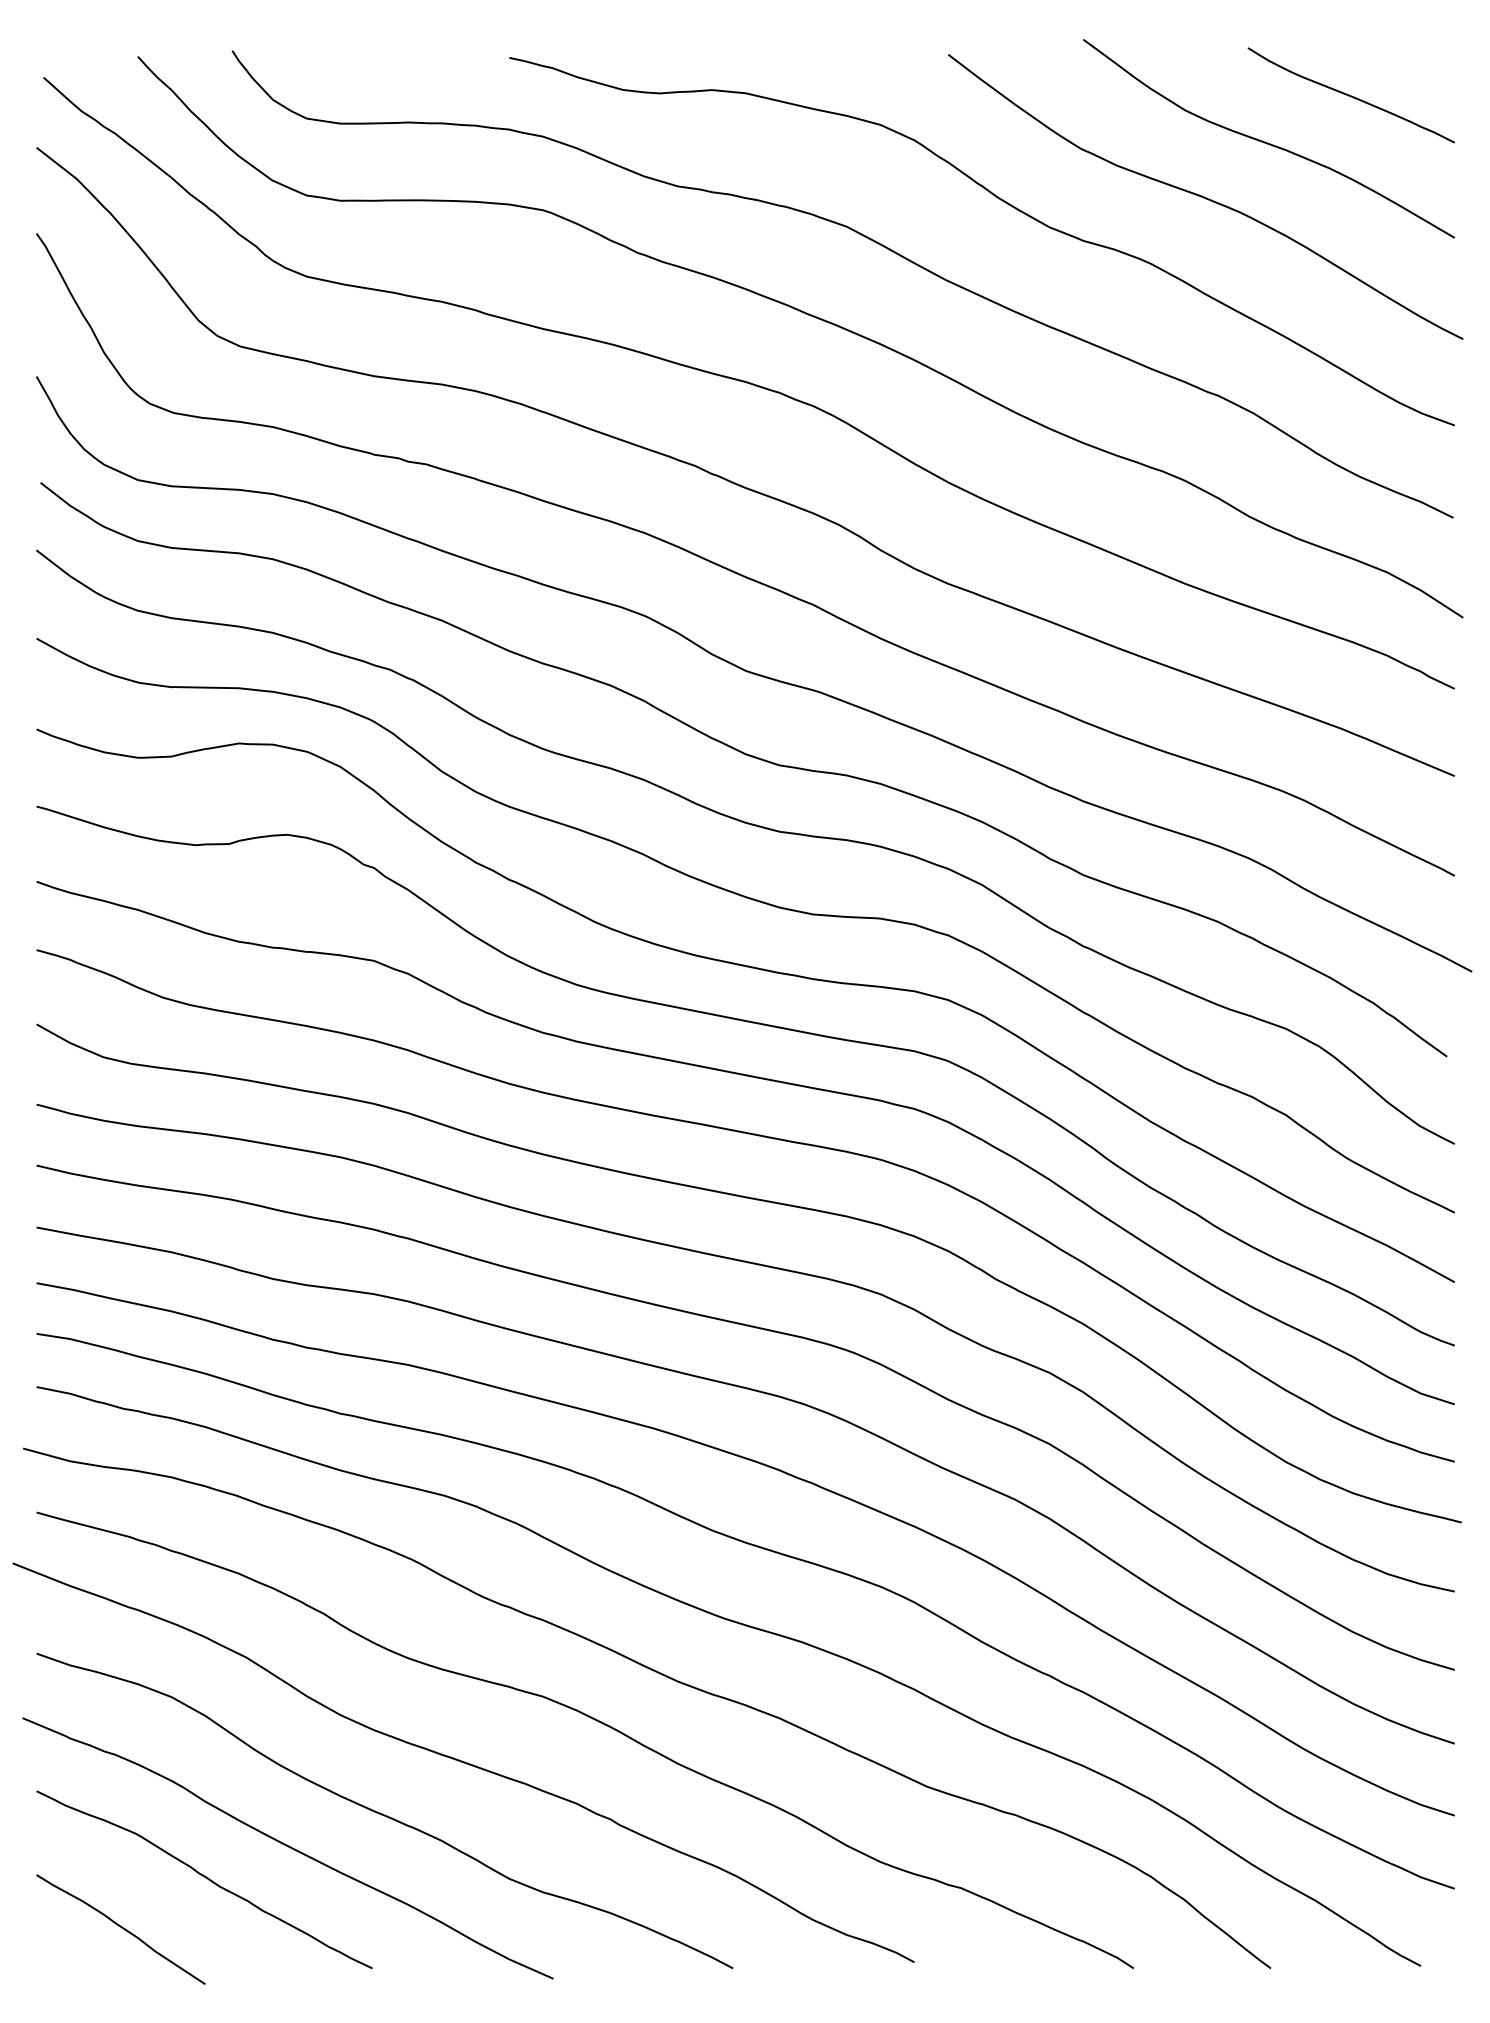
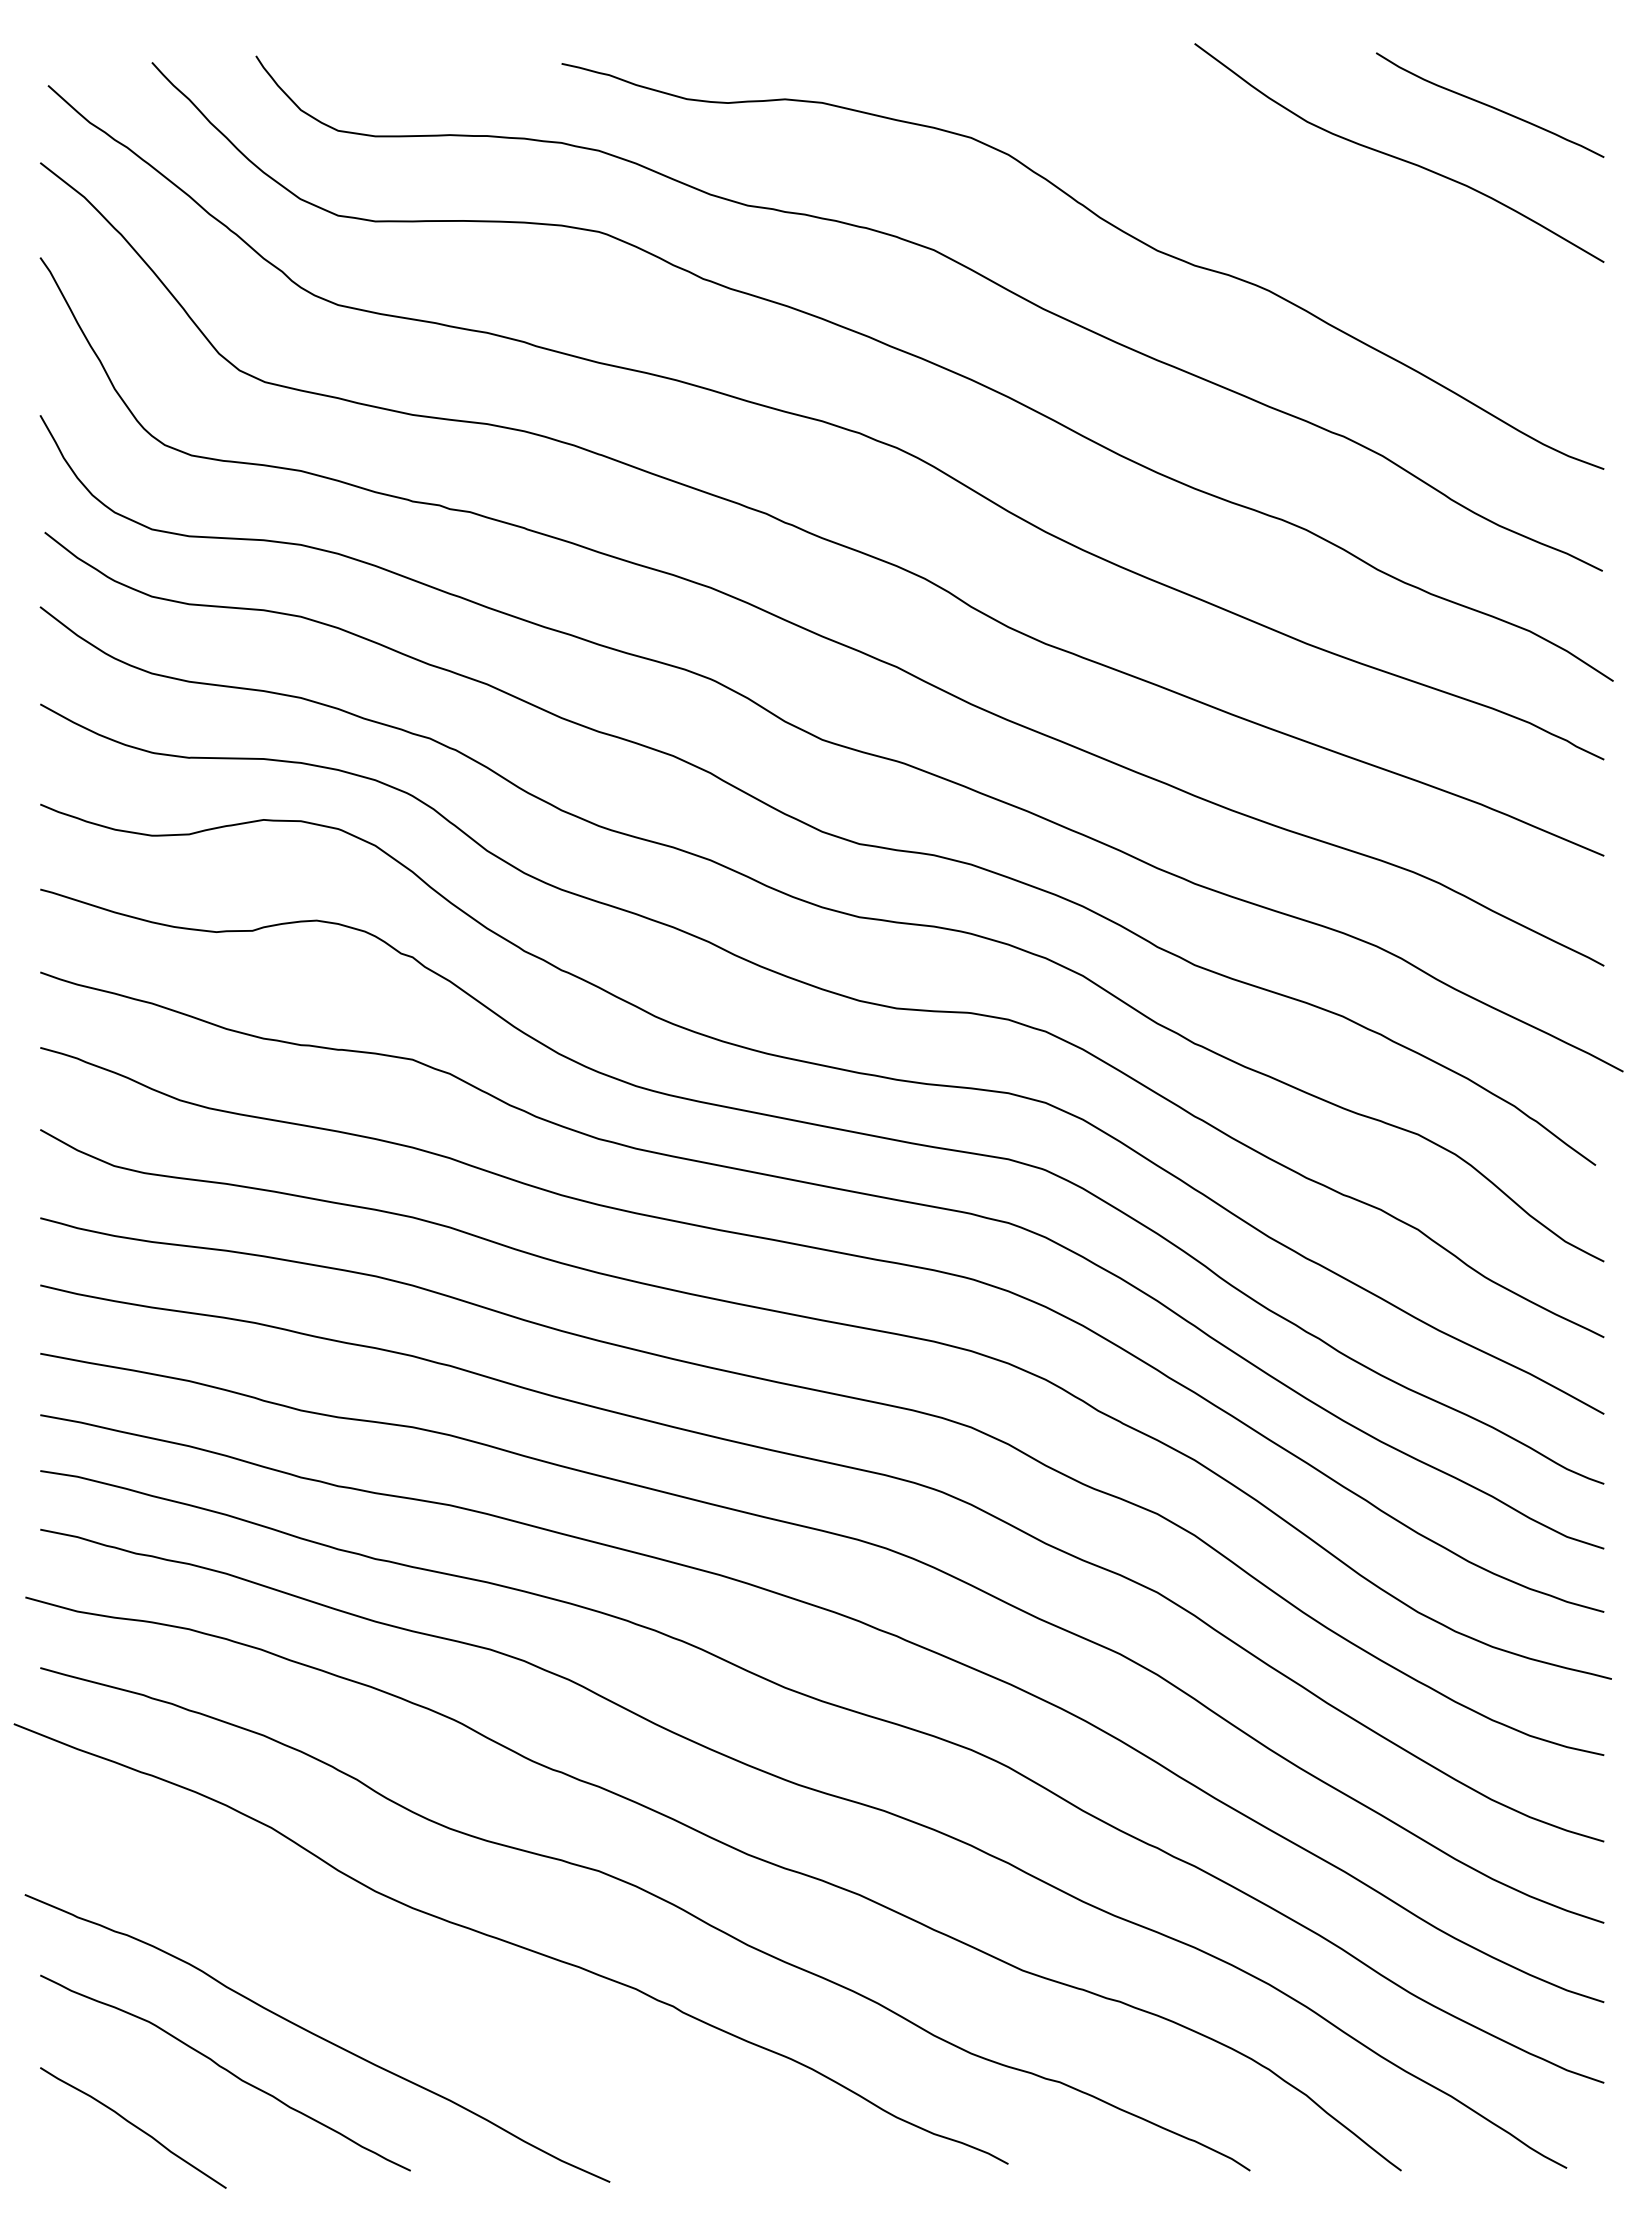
curve: (1204, 196) -> (1328, 216), removed
curve: (382, 1813) -> (421, 1999), removed

